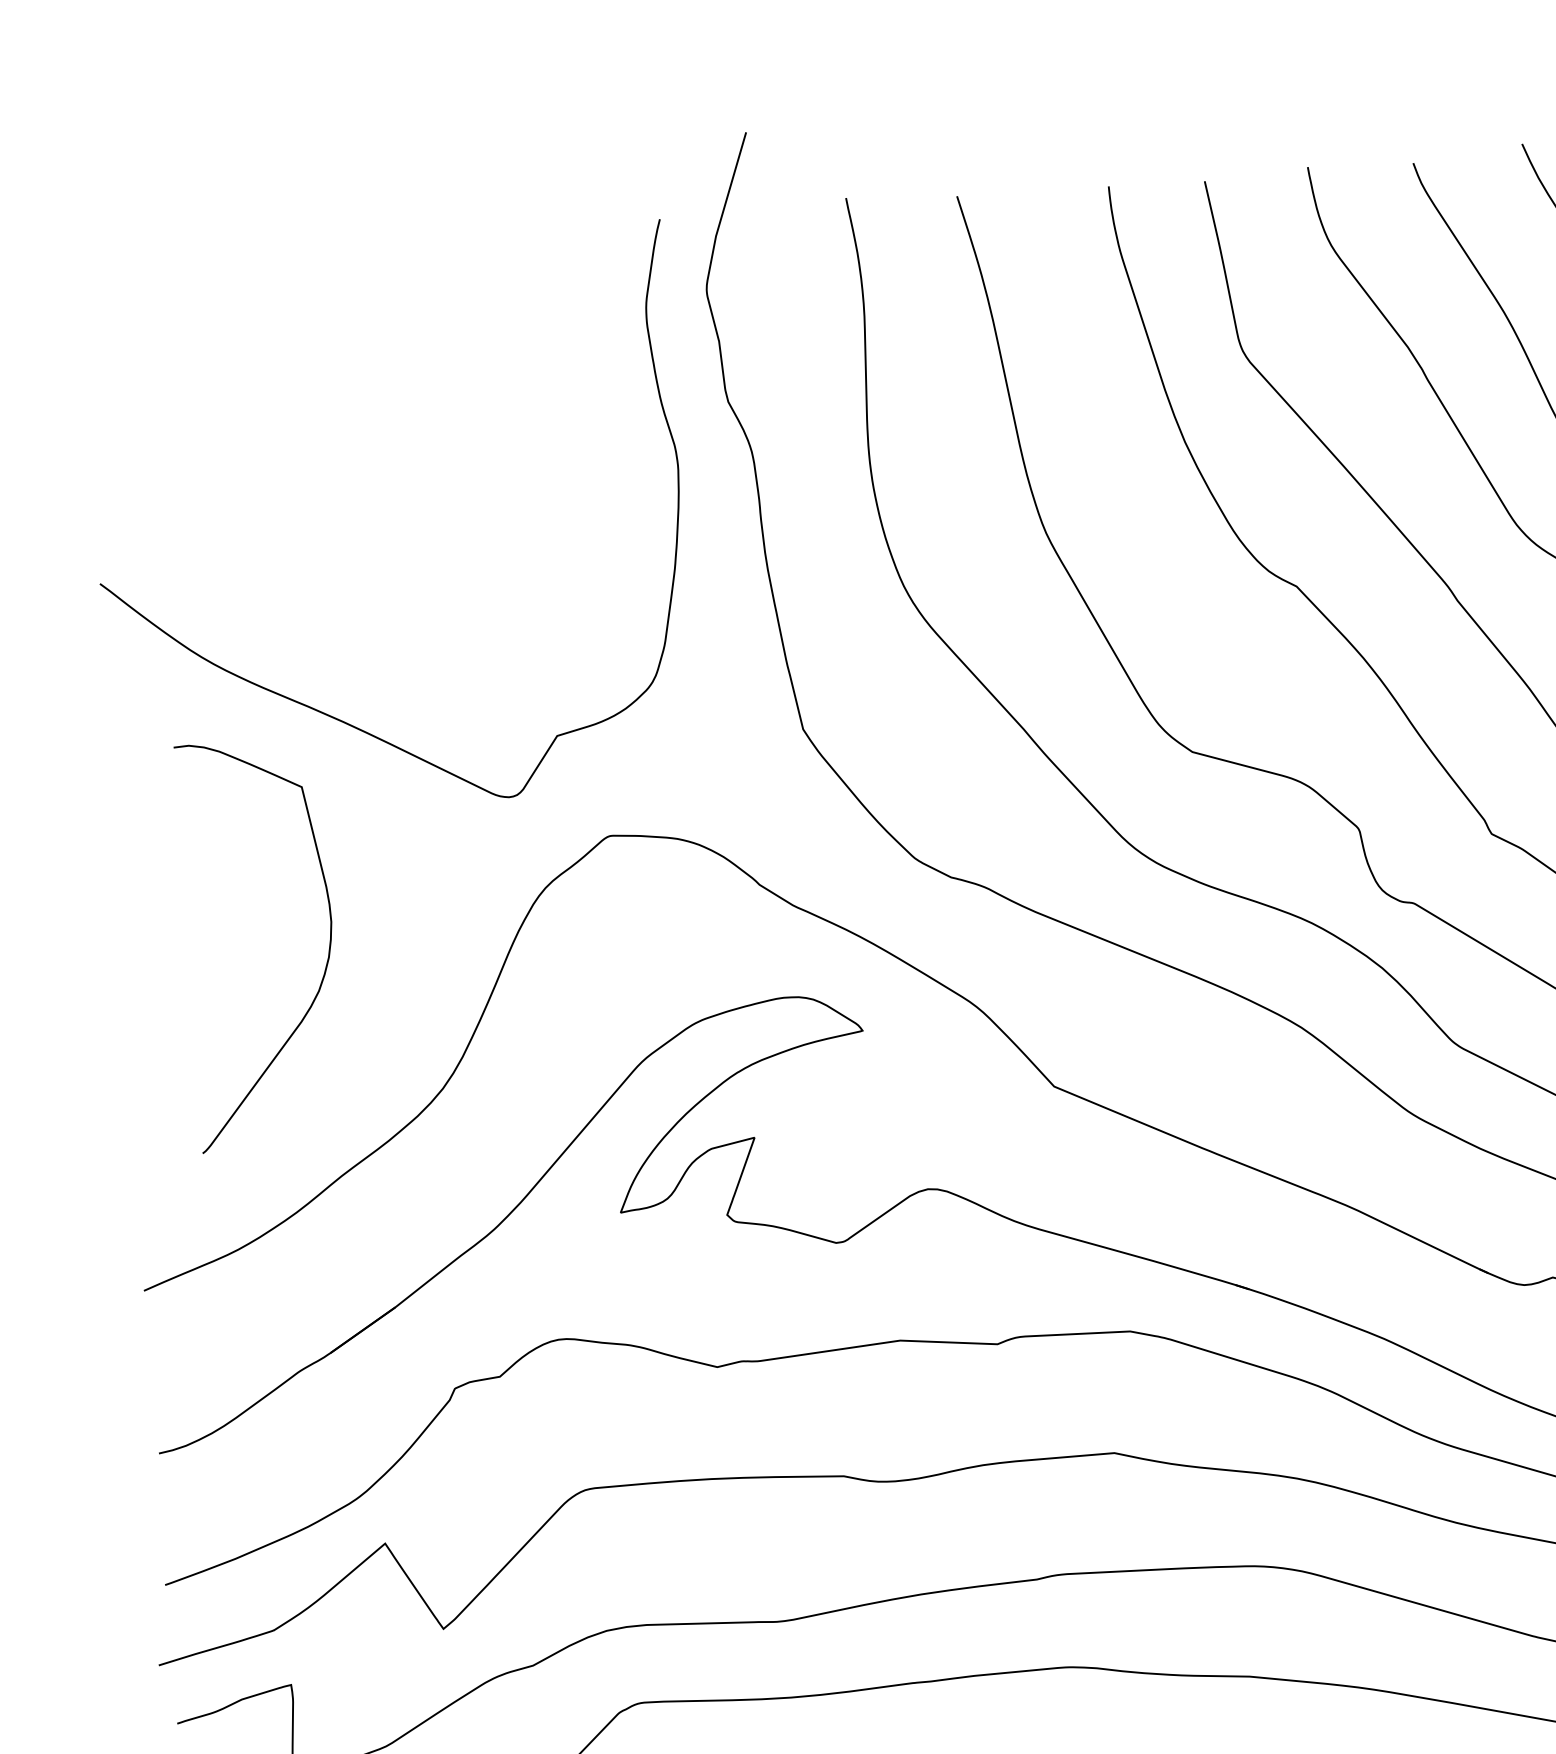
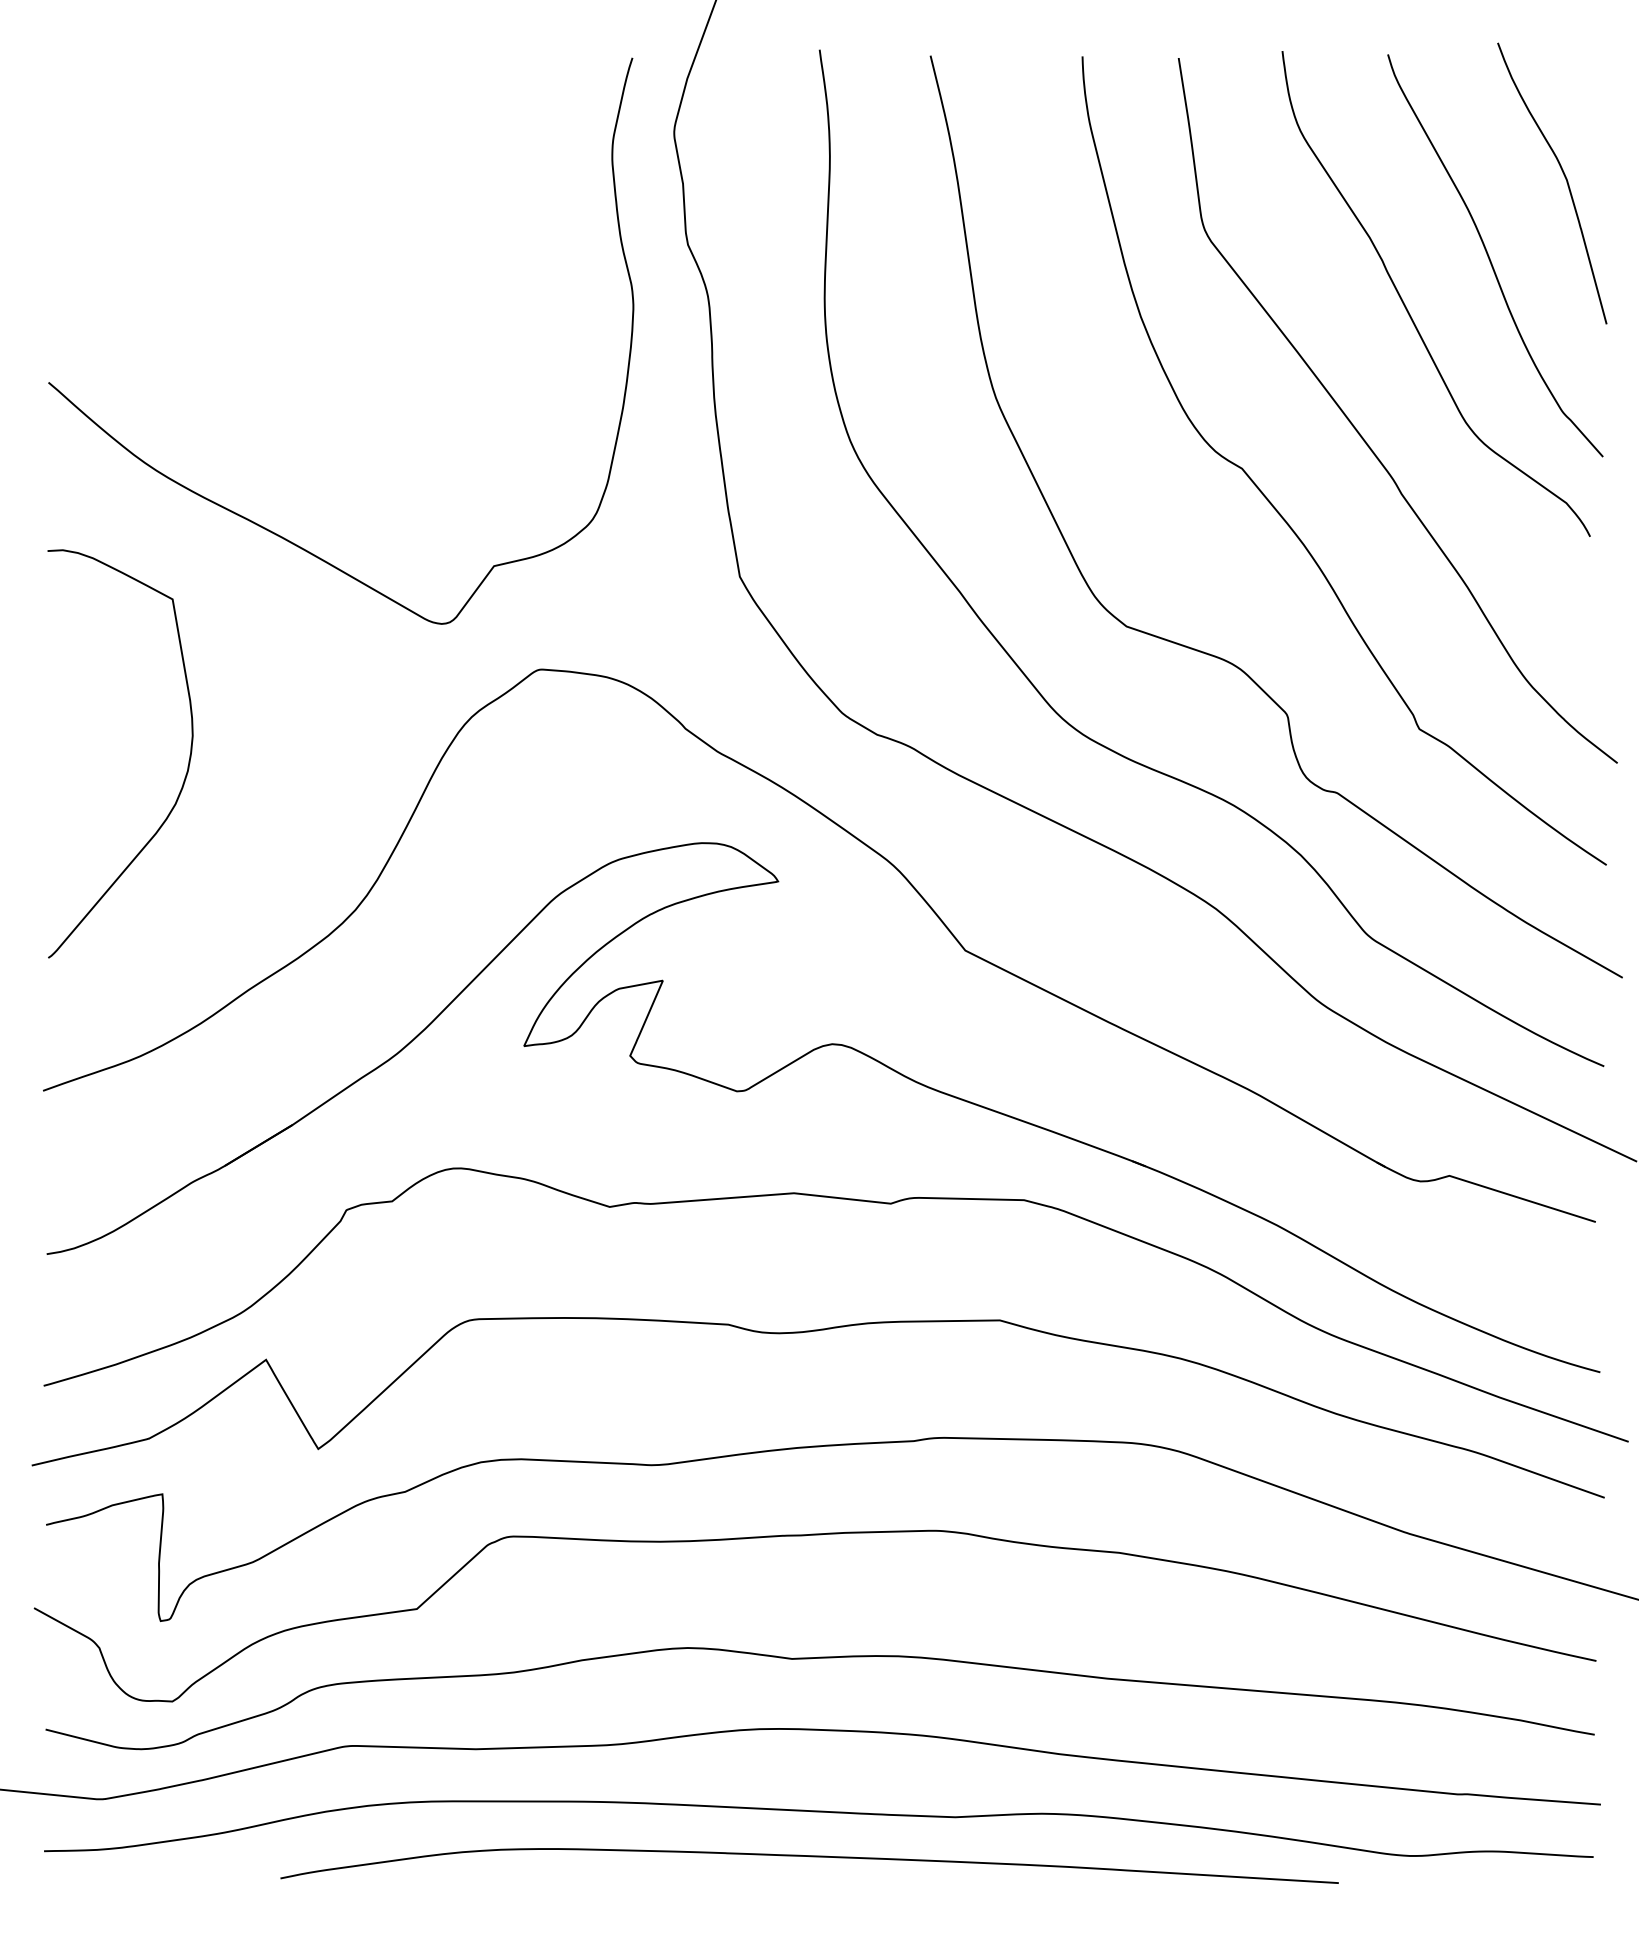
curve: (328, 952) -> (187, 766), moved

